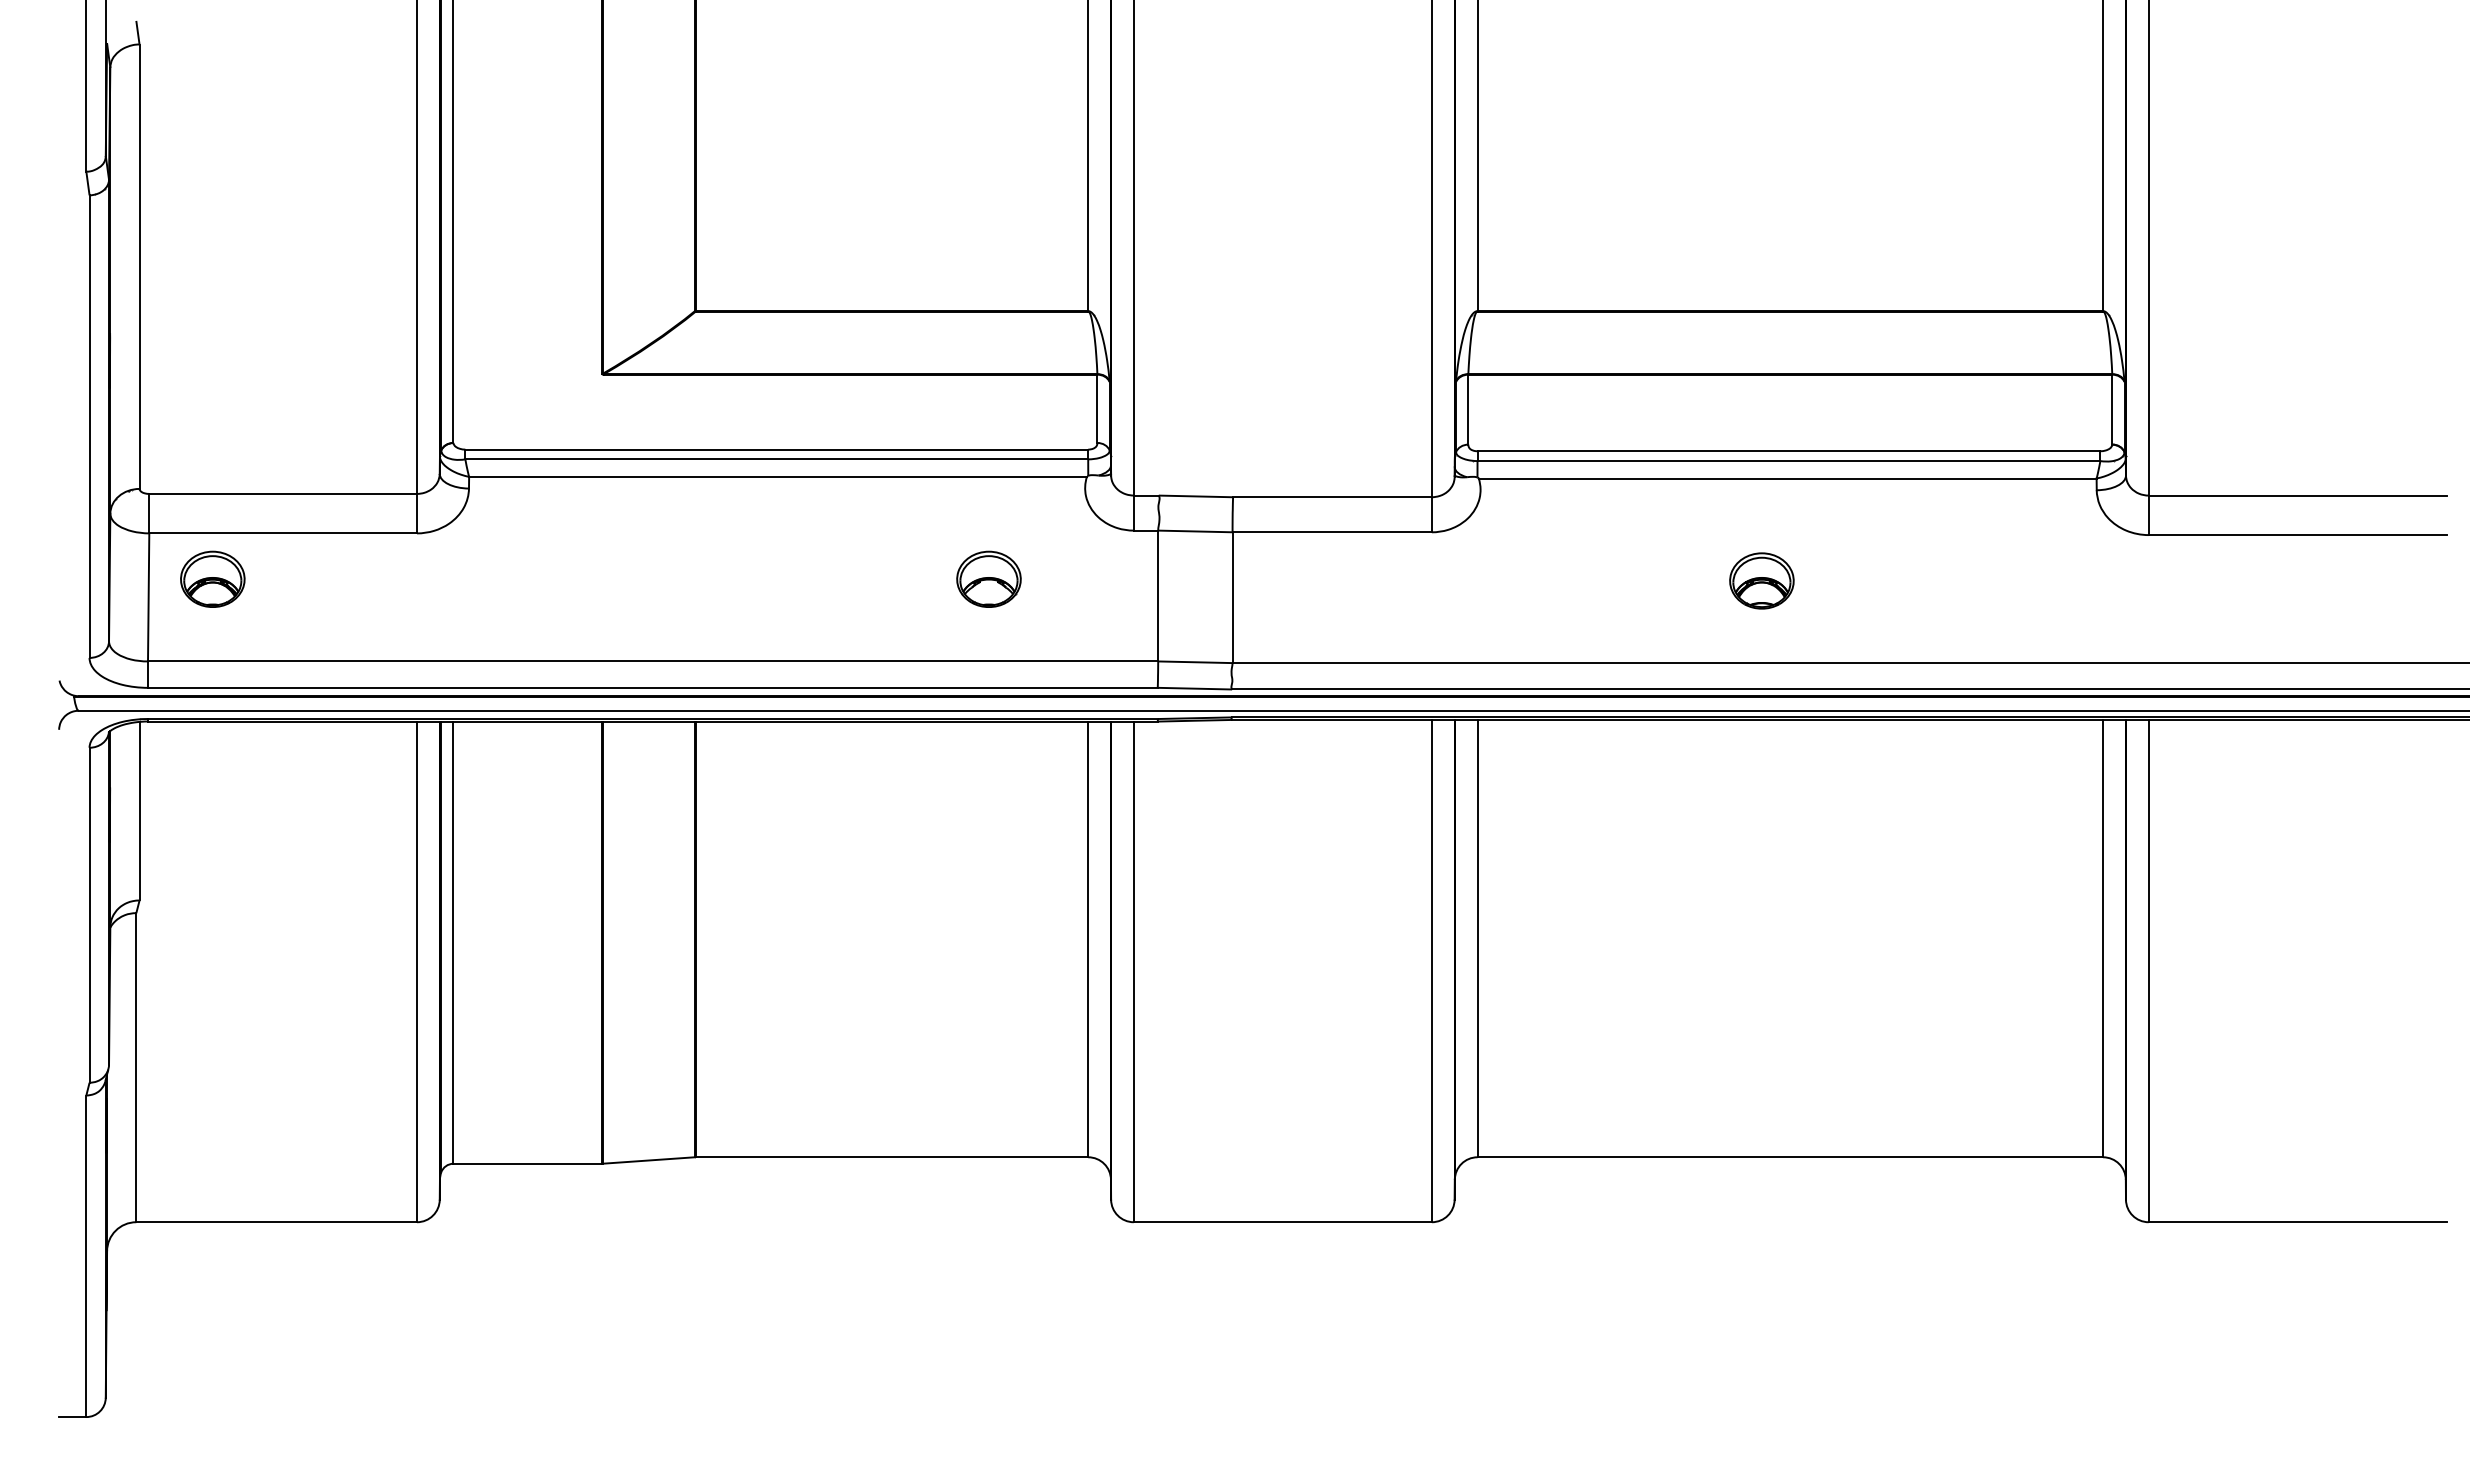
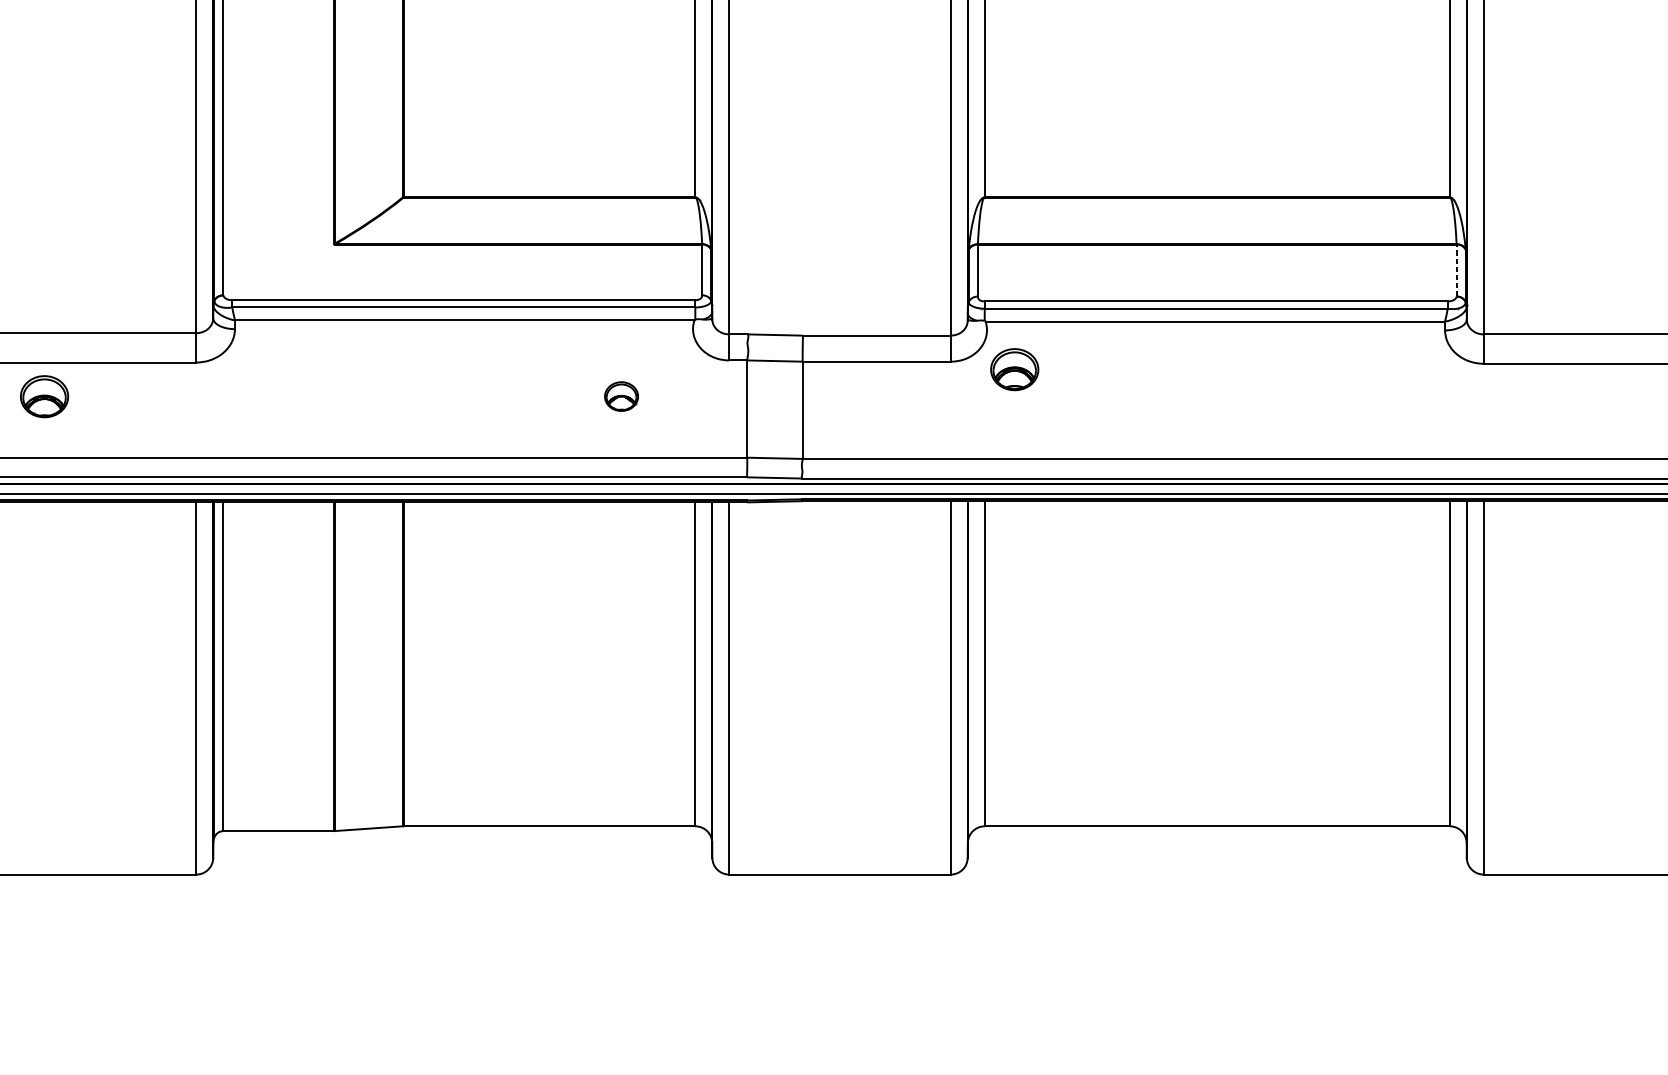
line: (2112, 409) -> (1456, 270), solid -> dashed
part: (988, 578) -> (621, 396), size x0.7
part: (1761, 580) -> (1014, 369), moved

